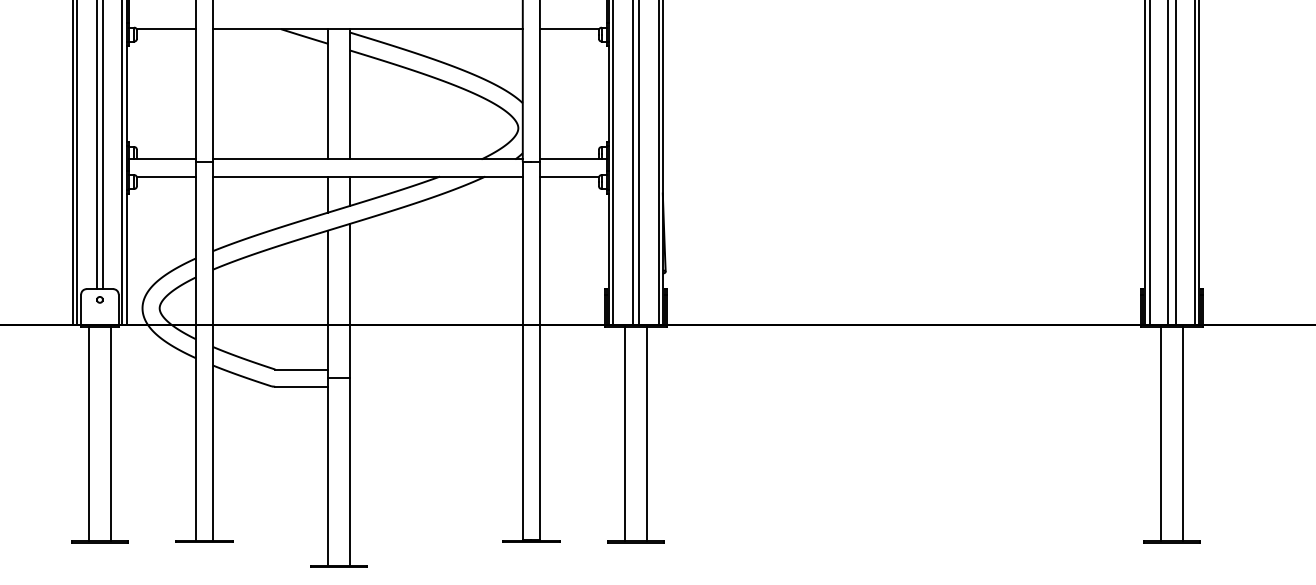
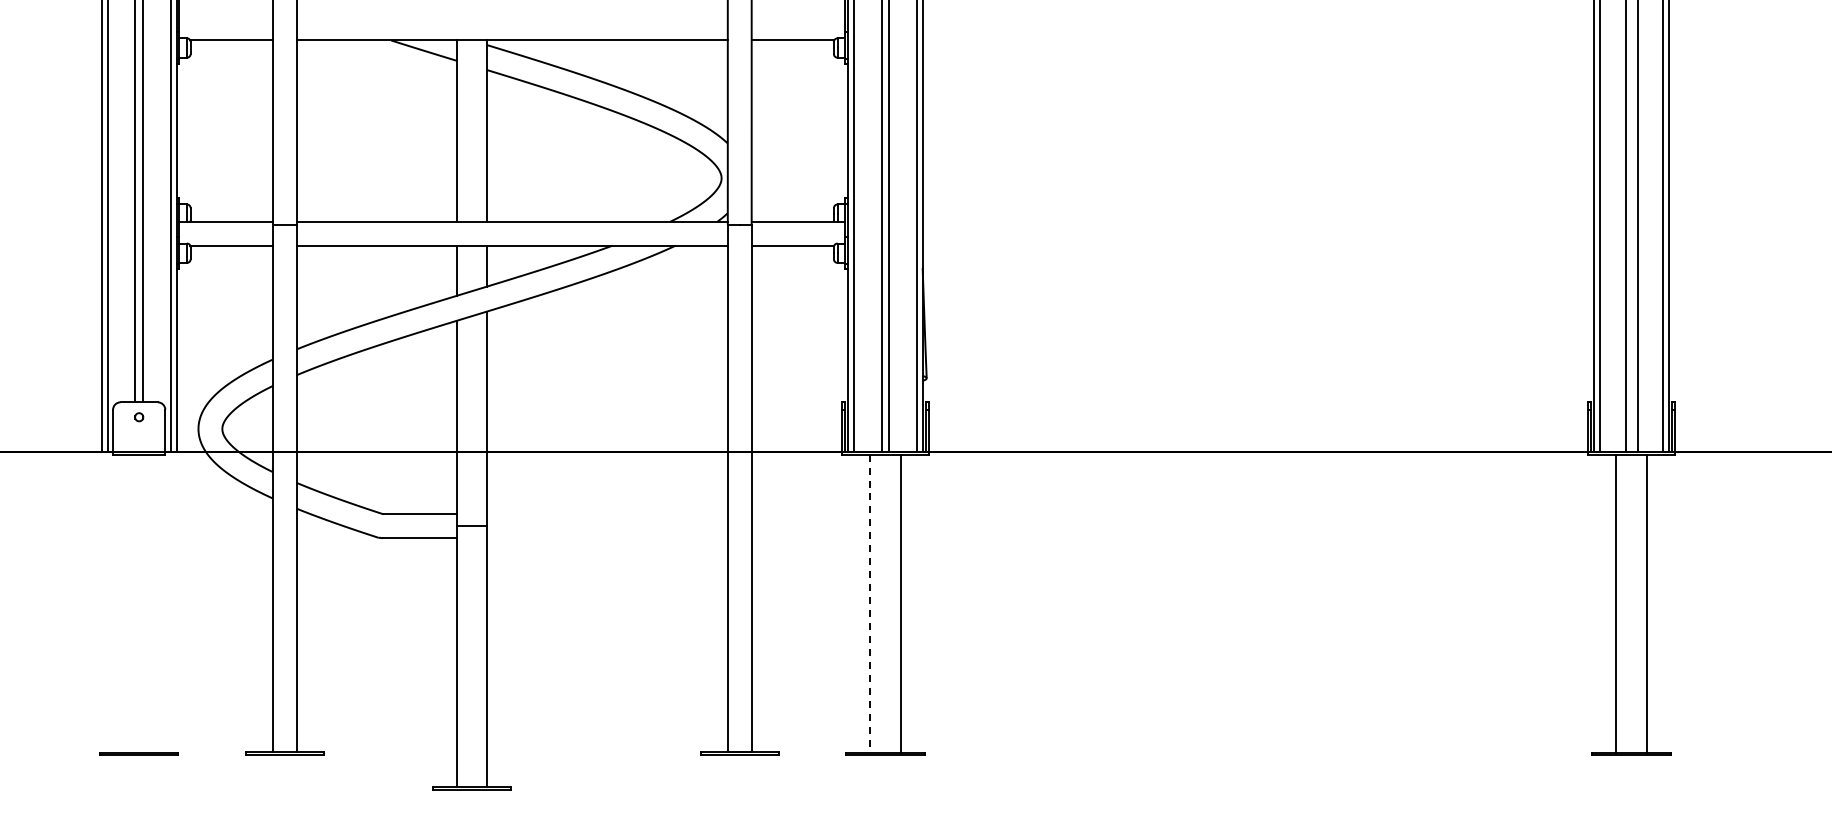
line: (88, 433) -> (123, 603), removed
line: (110, 433) -> (154, 603), removed
line: (624, 434) -> (869, 604), solid -> dashed

